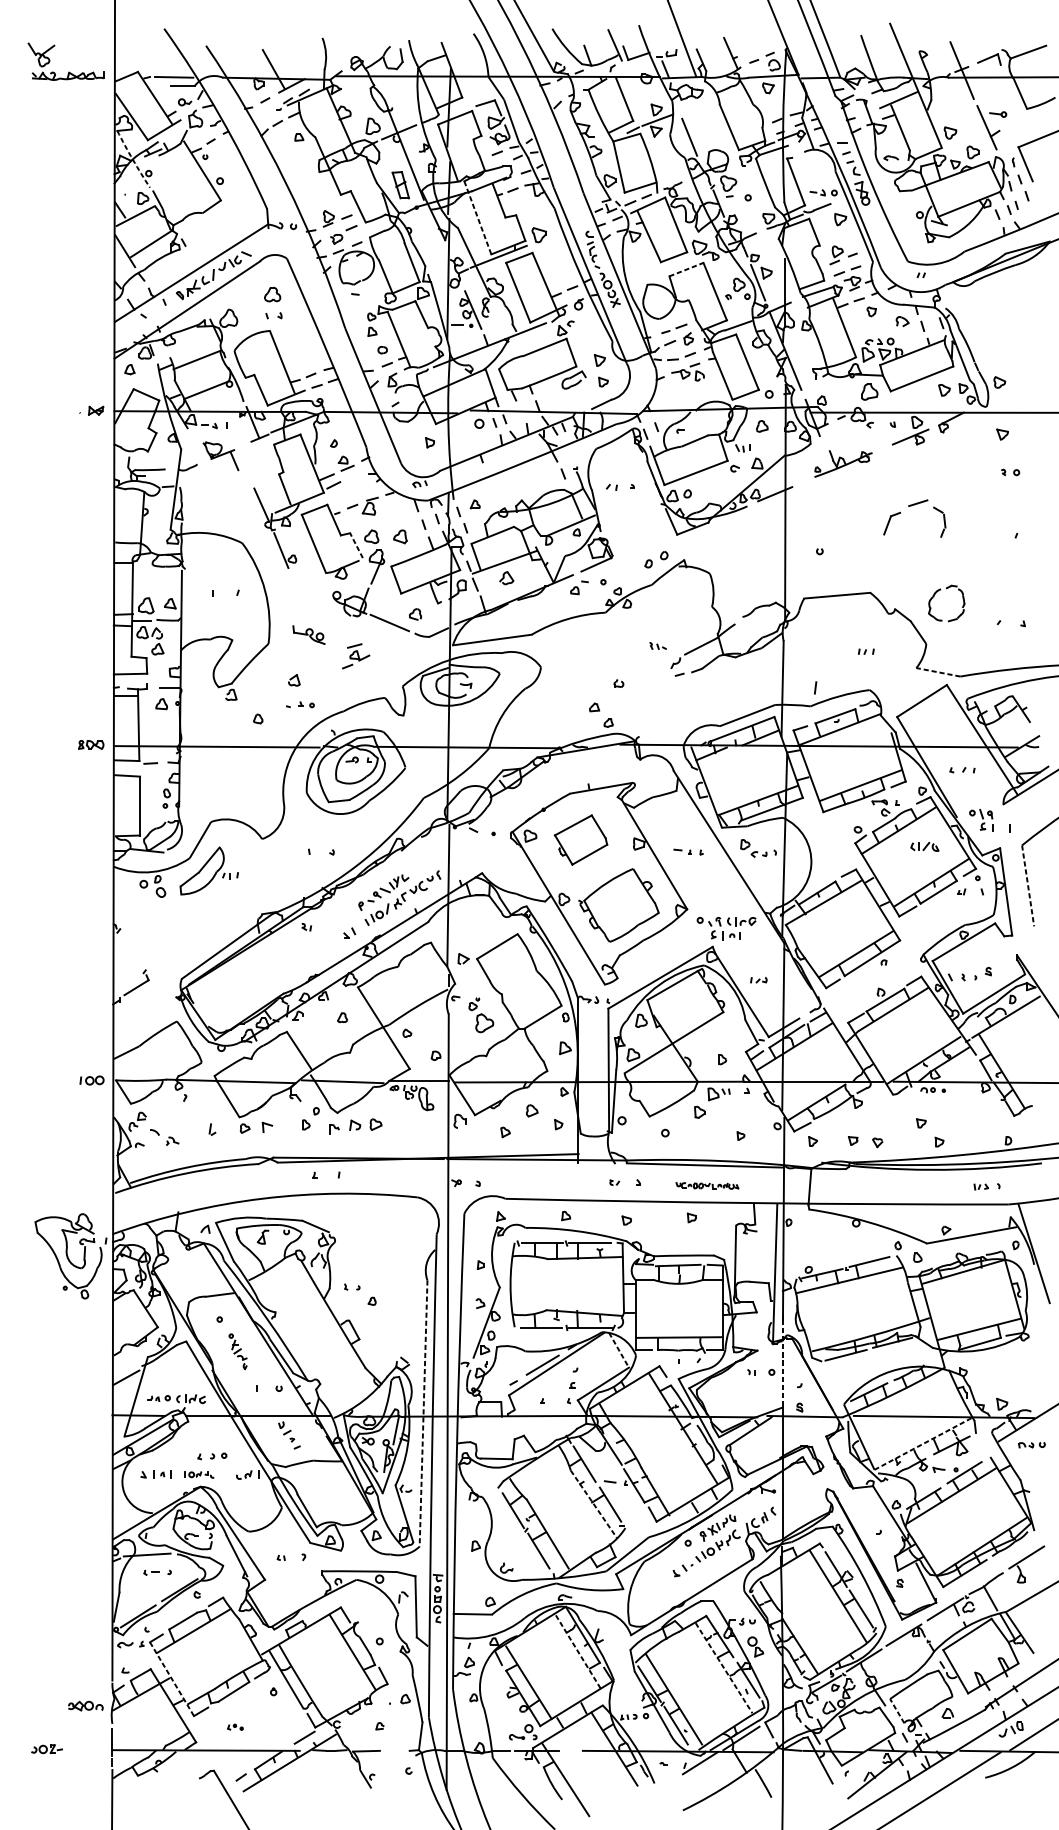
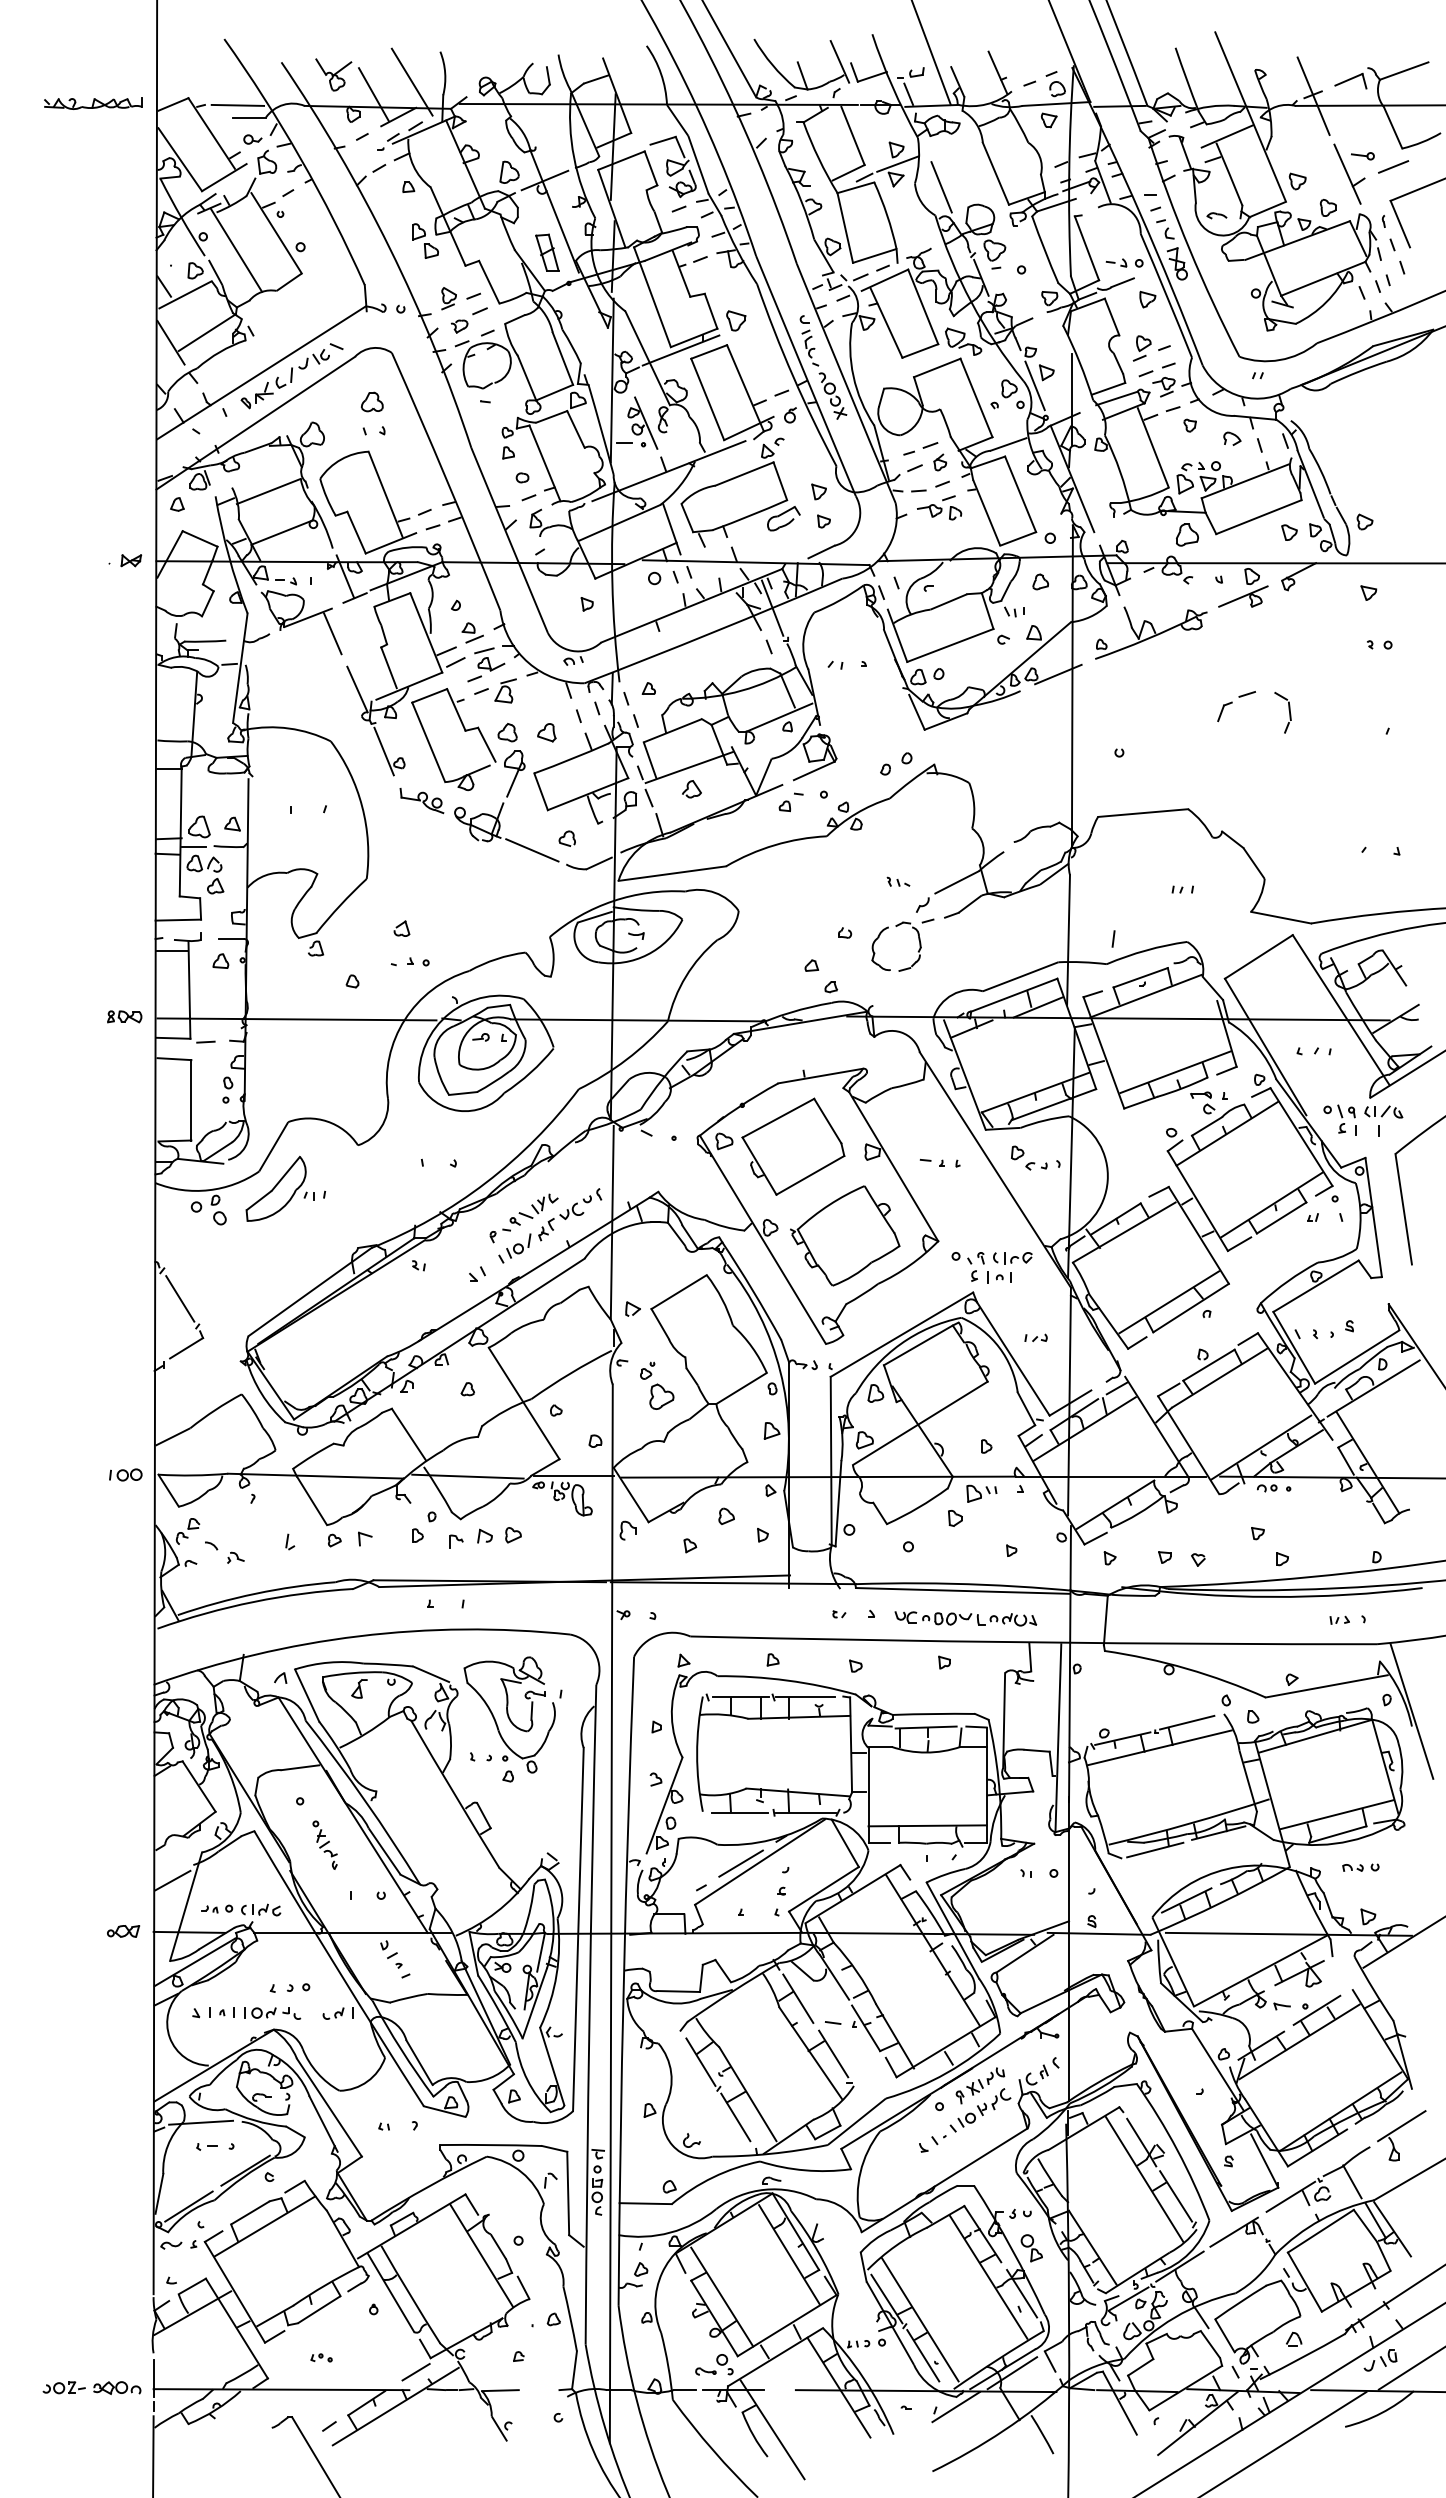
part: (41, 54) -> (333, 74), moved
line: (301, 59) -> (411, 81), added
line: (1020, 122) -> (1393, 166), added
arc: (132, 159) -> (181, 217), dashed -> solid
part: (311, 176) -> (425, 240), added
line: (173, 182) -> (236, 249), added
line: (477, 218) -> (652, 297), dashed -> solid
line: (686, 269) -> (937, 367), dashed -> solid
line: (565, 445) -> (772, 607), added
part: (220, 456) -> (301, 622), size x1.67
part: (843, 463) -> (1151, 632), size x1.43
part: (905, 517) -> (1236, 706), size x0.62
line: (356, 545) -> (486, 744), dashed -> solid
part: (934, 596) -> (879, 937), moved
part: (308, 635) -> (421, 801), moved
part: (356, 656) -> (486, 664), moved
line: (938, 672) -> (1281, 917), dashed -> solid
part: (581, 839) -> (793, 1146), size x1.43
part: (924, 846) -> (1383, 1111), moved
line: (1027, 886) -> (1403, 1209), dashed -> solid
line: (132, 951) -> (180, 1298), added
part: (707, 1185) -> (965, 1618), size x1.67
part: (70, 1255) -> (512, 1714), moved
line: (619, 1350) -> (845, 1843), dashed -> solid
line: (783, 1363) -> (1069, 1861), dashed -> solid
line: (423, 1413) -> (578, 1929), dashed -> solid
part: (90, 1414) -> (123, 1931), added
line: (923, 1443) -> (1260, 1970), dashed -> solid
part: (1031, 1444) -> (1360, 1867), moved
part: (199, 1474) -> (272, 2013), size x1.43
line: (593, 1504) -> (810, 2053), dashed -> solid
line: (578, 1652) -> (789, 2255), dashed -> solid
line: (723, 1668) -> (988, 2277), dashed -> solid
line: (171, 1679) -> (234, 2292), dashed -> solid
part: (85, 1705) -> (117, 2387), moved
line: (896, 1710) -> (1224, 2335), dashed -> solid

